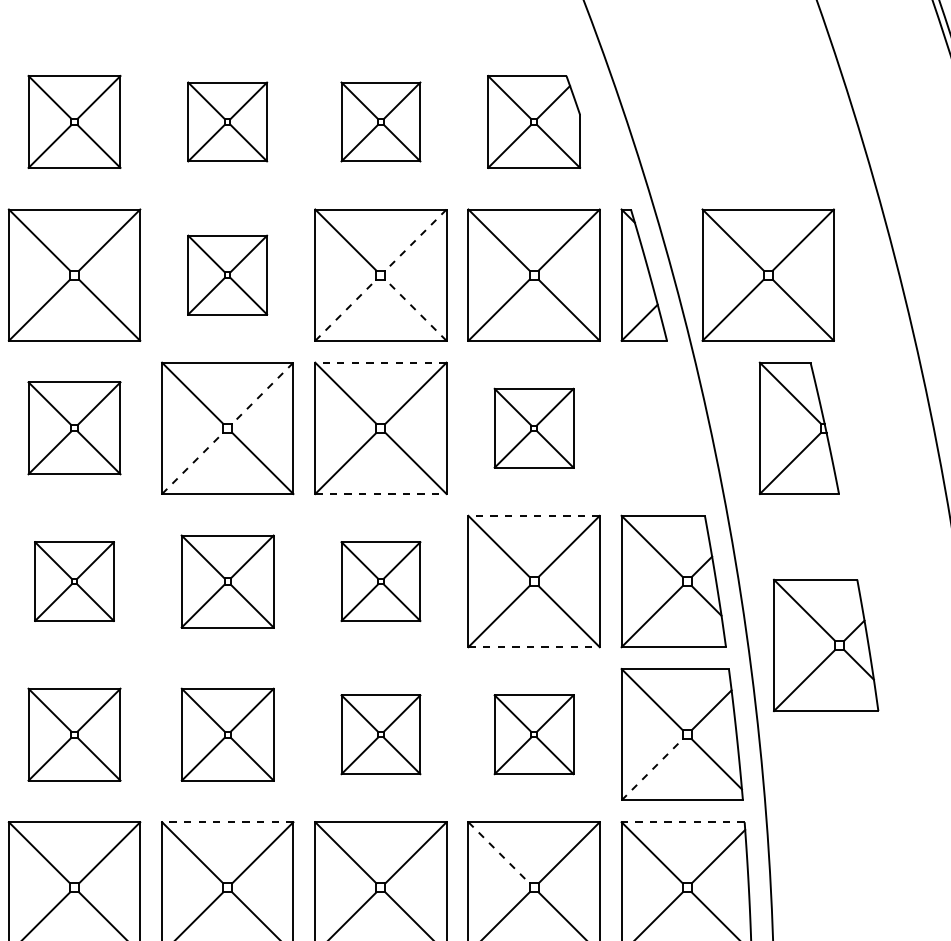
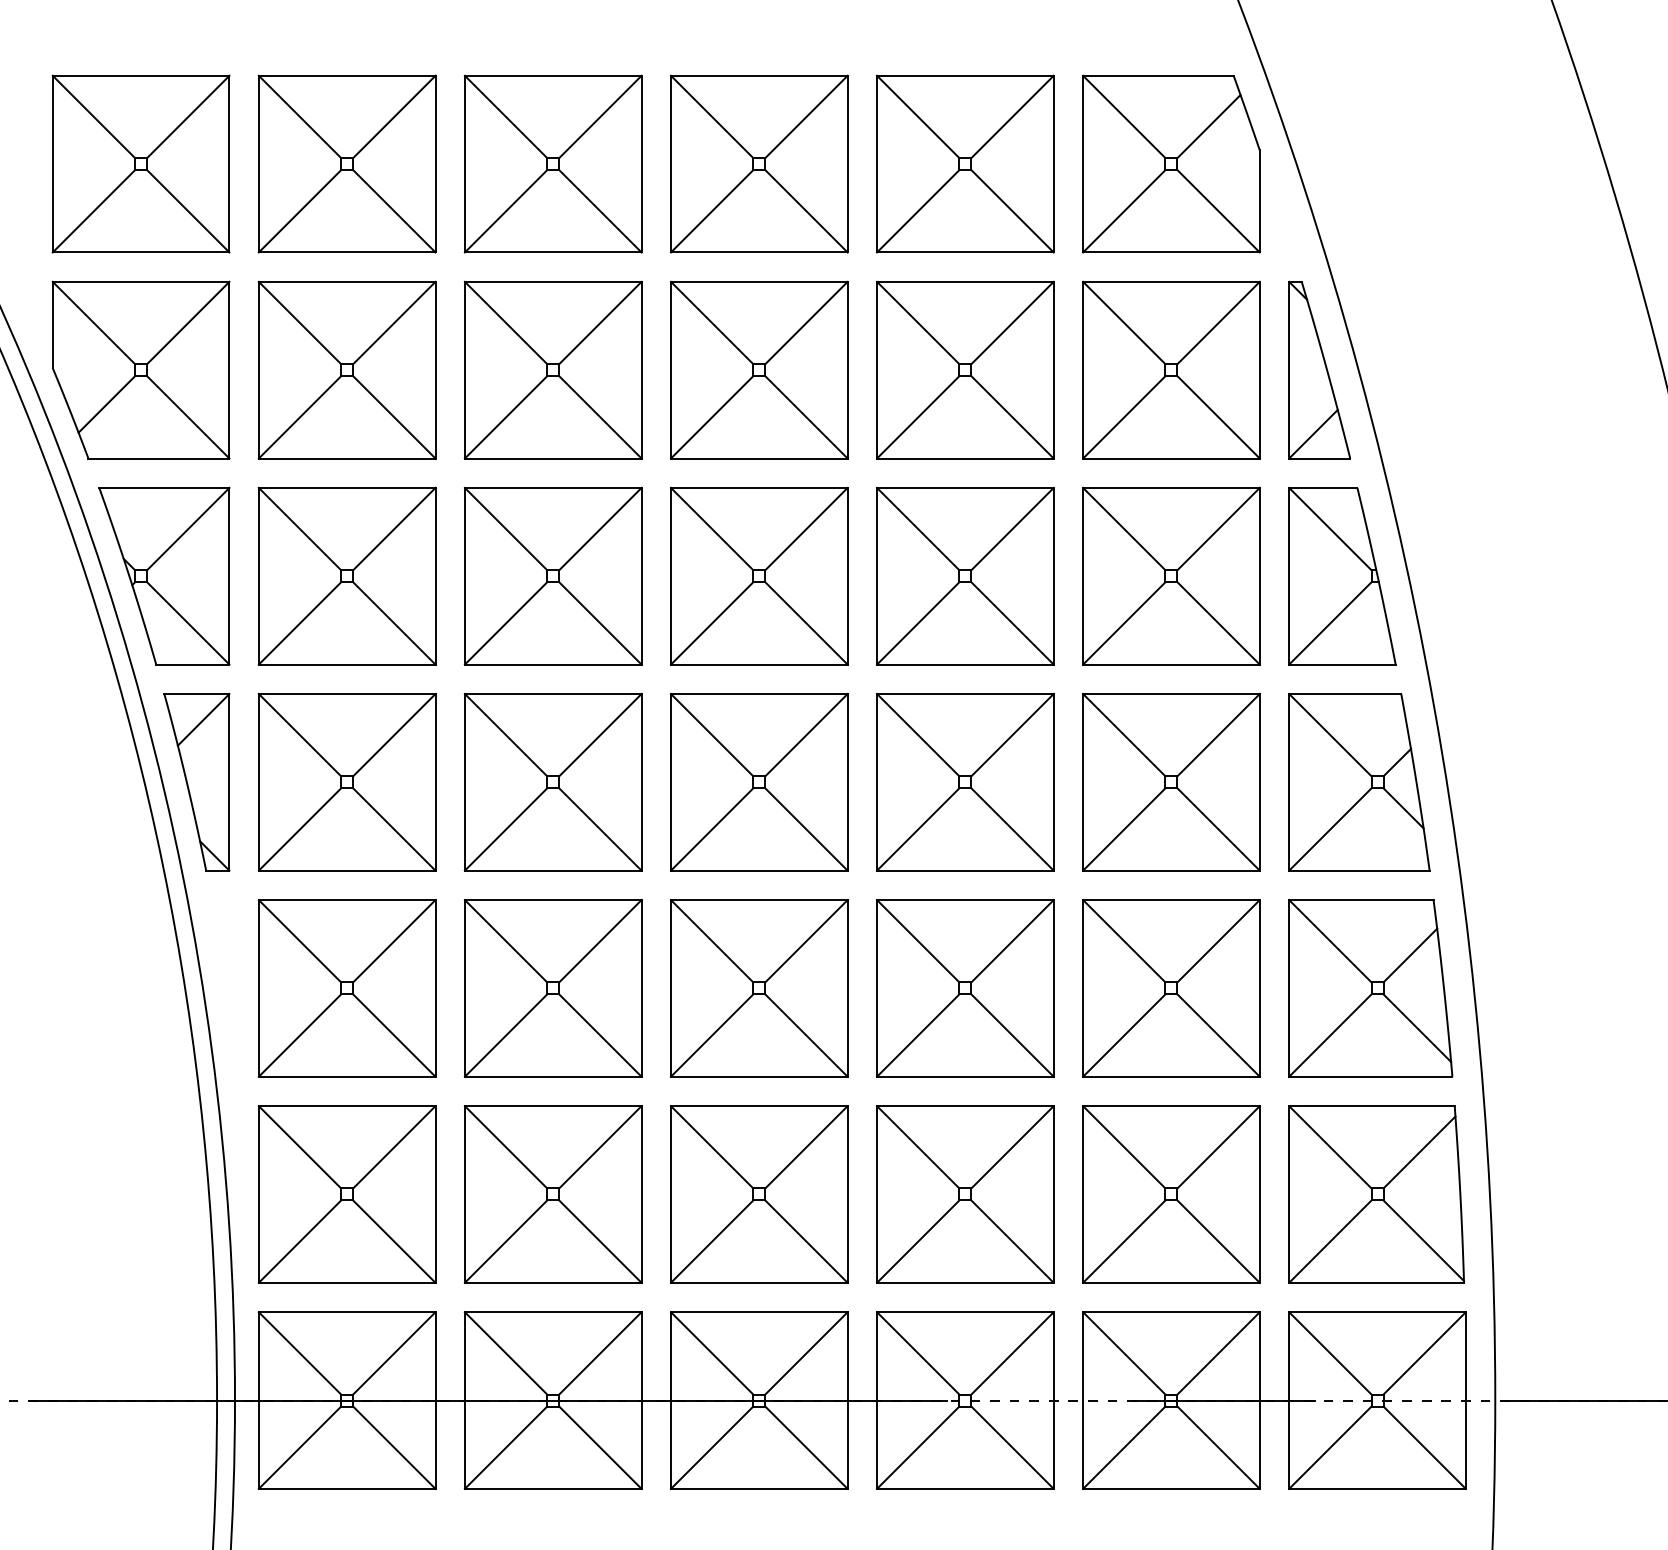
part: (74, 121) -> (552, 163), size x1.43
part: (227, 121) -> (758, 163), size x1.67
part: (381, 121) -> (965, 163), size x1.67
part: (534, 121) -> (1171, 163), size x1.43
line: (415, 240) -> (1012, 323), dashed -> solid
part: (227, 274) -> (758, 369), size x1.67
part: (768, 274) -> (1486, 369), removed
line: (346, 309) -> (918, 416), dashed -> solid
line: (415, 309) -> (1012, 416), dashed -> solid
line: (380, 362) -> (964, 487), dashed -> solid
line: (262, 393) -> (806, 529), dashed -> solid
part: (74, 427) -> (552, 575), size x1.43
part: (534, 427) -> (1171, 575), size x1.67
part: (799, 427) -> (1342, 575), moved
line: (192, 463) -> (712, 623), dashed -> solid
line: (381, 493) -> (965, 664), dashed -> solid
line: (533, 516) -> (1170, 694), dashed -> solid
part: (74, 581) -> (552, 782), size x1.67
part: (227, 581) -> (758, 782), size x1.43
part: (381, 581) -> (965, 782), size x1.67
part: (826, 645) -> (1564, 868), removed
line: (534, 647) -> (1171, 870), dashed -> solid
part: (74, 734) -> (552, 988), size x1.43
part: (227, 734) -> (759, 988), size x1.43
part: (381, 734) -> (965, 988), size x1.67
part: (534, 734) -> (1171, 988), size x1.67
line: (652, 769) -> (1330, 1035), dashed -> solid
line: (227, 822) -> (758, 1106), dashed -> solid
line: (682, 822) -> (1371, 1106), dashed -> solid
line: (499, 852) -> (1124, 1147), dashed -> solid

